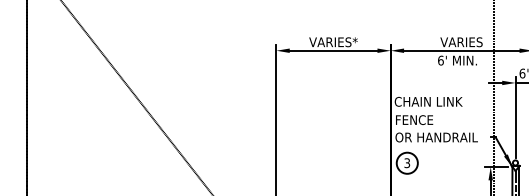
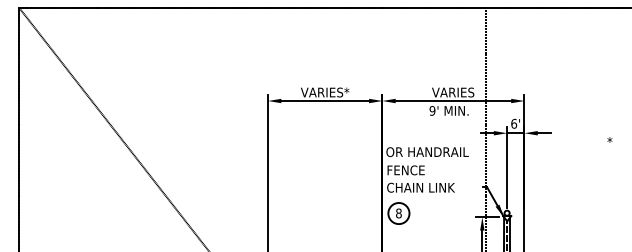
text: (440, 60) -> (432, 110), 6' -> 9'
text: (437, 101) -> (429, 151), CHAIN LINK -> OR HANDRAIL
text: (438, 137) -> (430, 187), OR HANDRAIL -> CHAIN LINK
text: (406, 163) -> (398, 213), 3 -> 8

